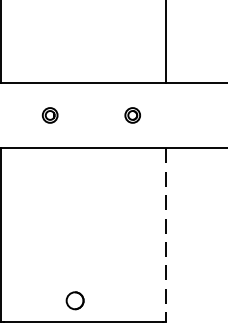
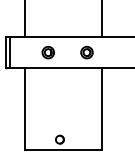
part: (48, 115) -> (47, 52), size x1.67
part: (131, 115) -> (86, 52), size x1.67
line: (165, 234) -> (102, 108), dashed -> solid

